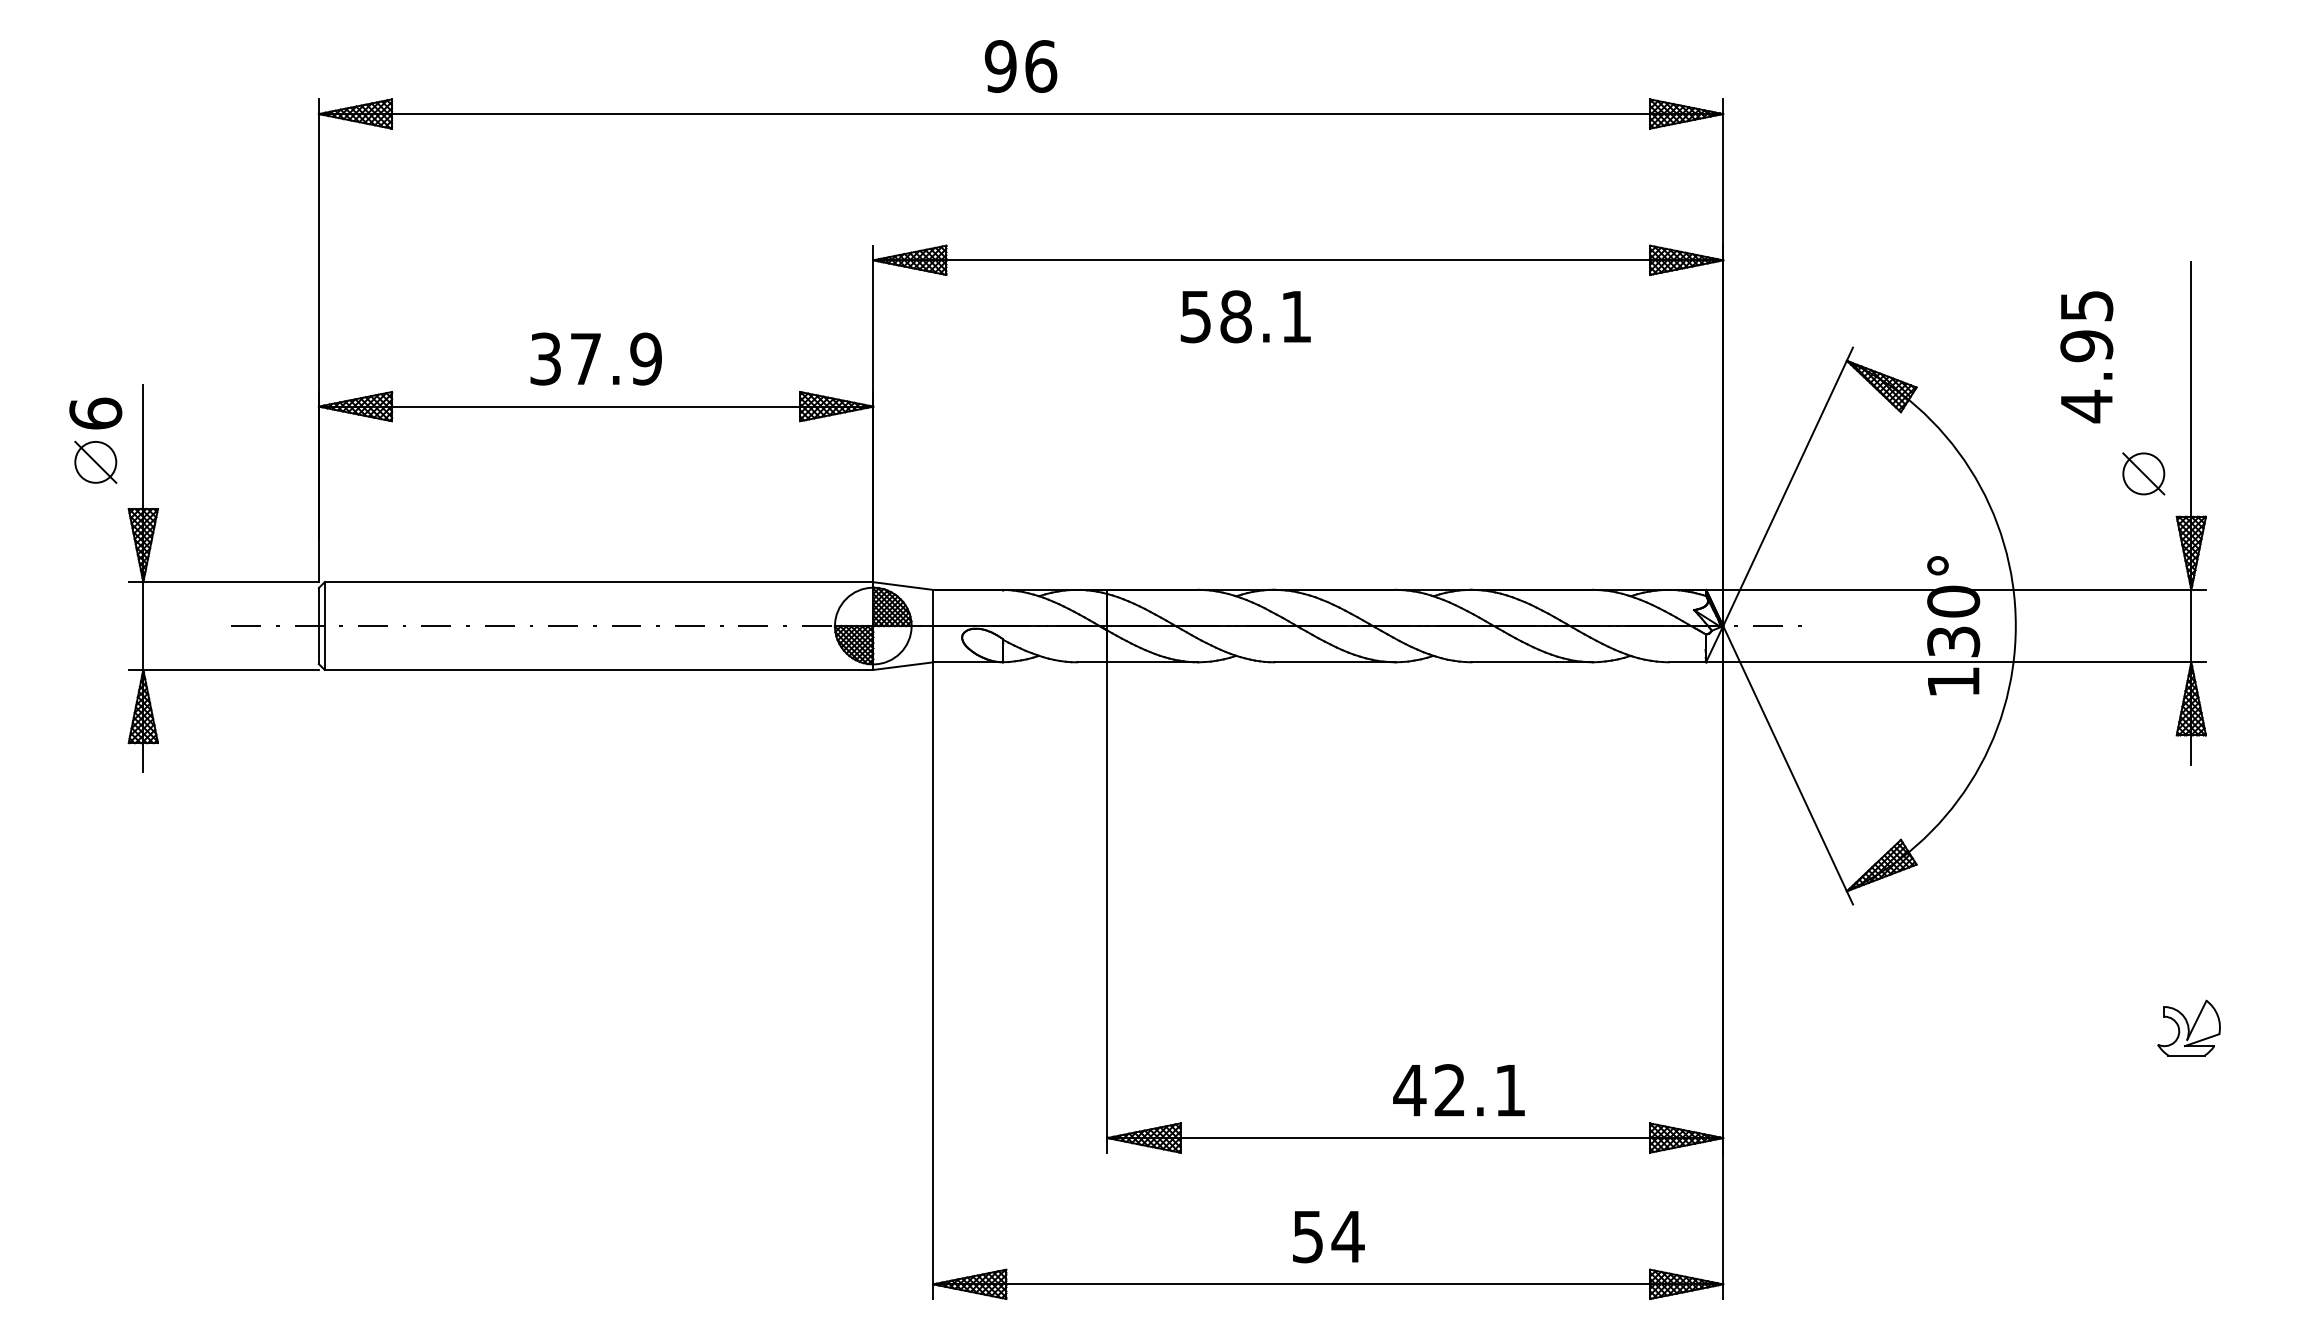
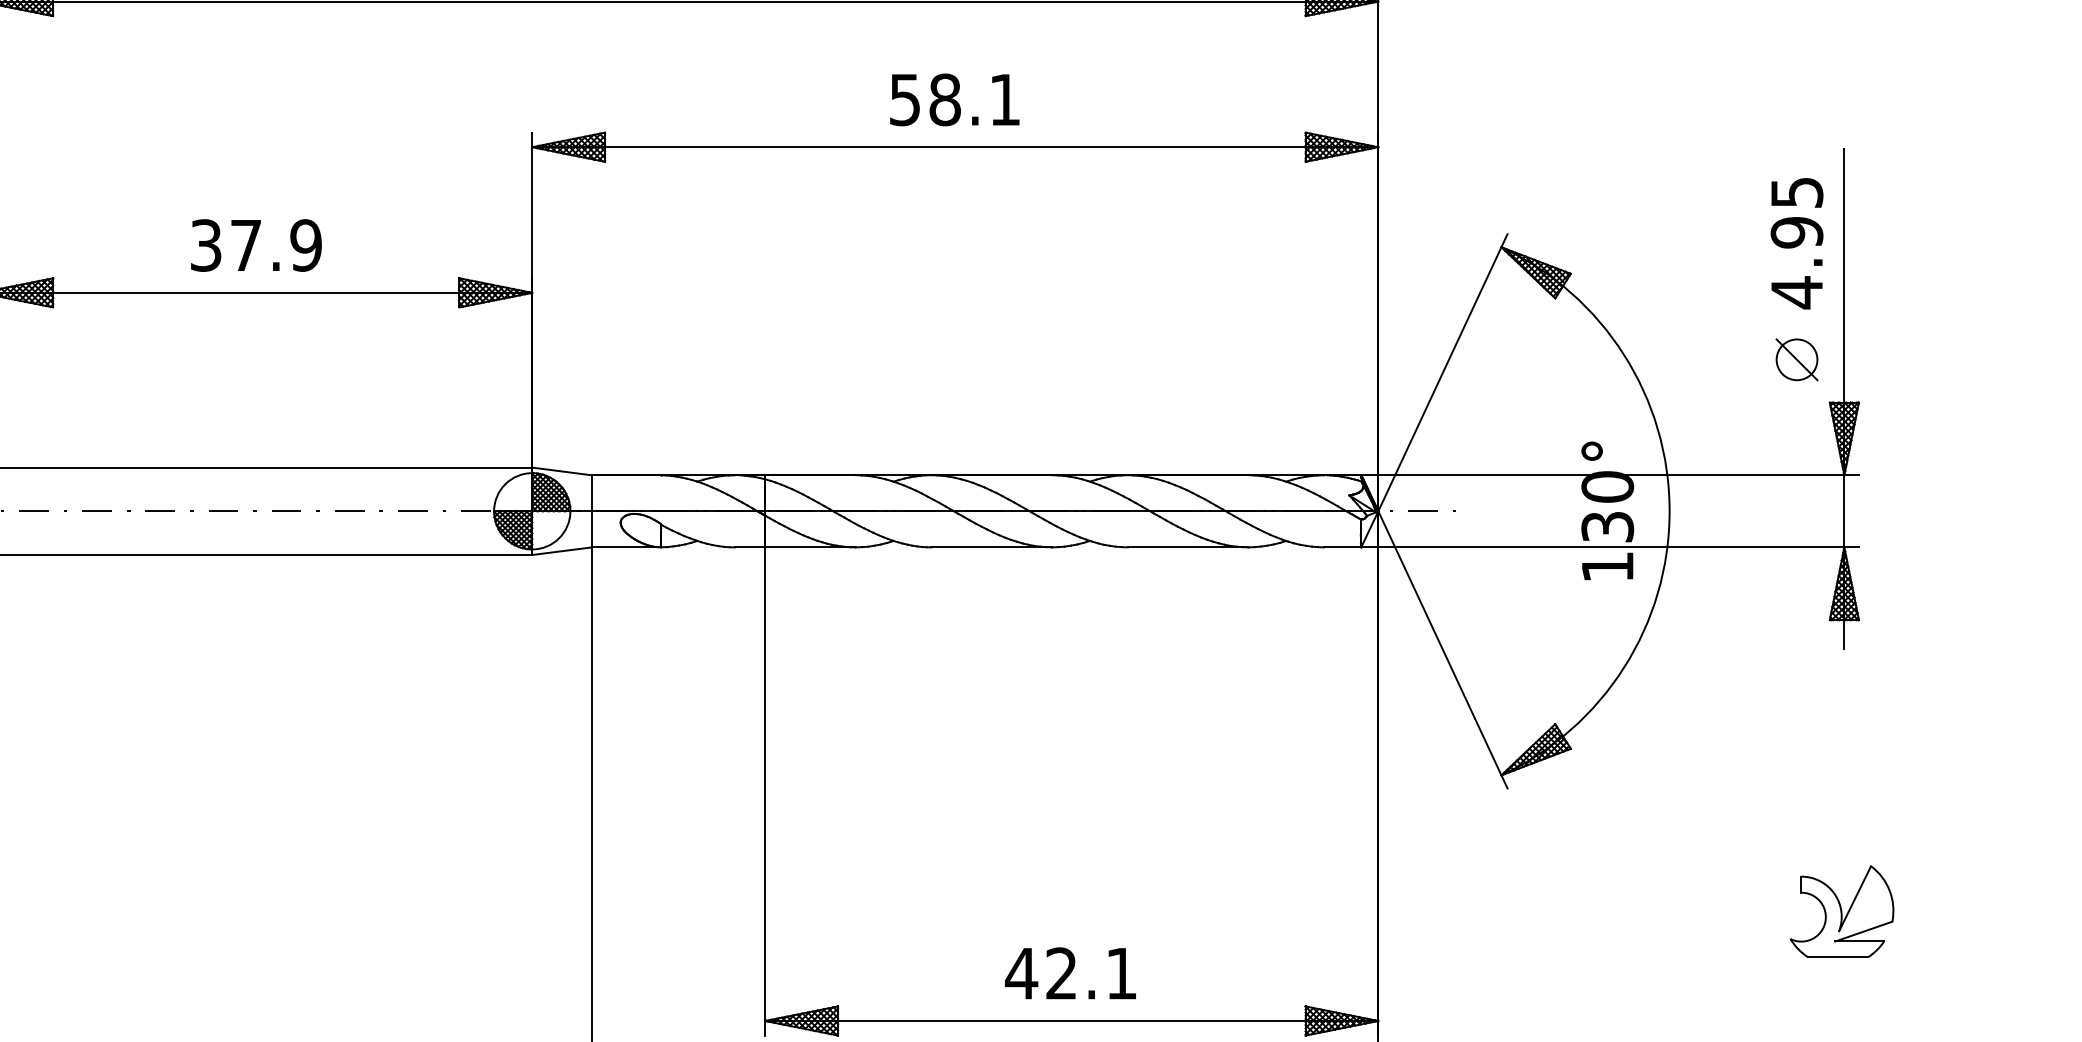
text: (1245, 316) -> (954, 99), moved
text: (2086, 357) -> (1796, 243), moved
part: (2188, 1027) -> (1841, 910), size x1.67
text: (1458, 1090) -> (1070, 973), moved

